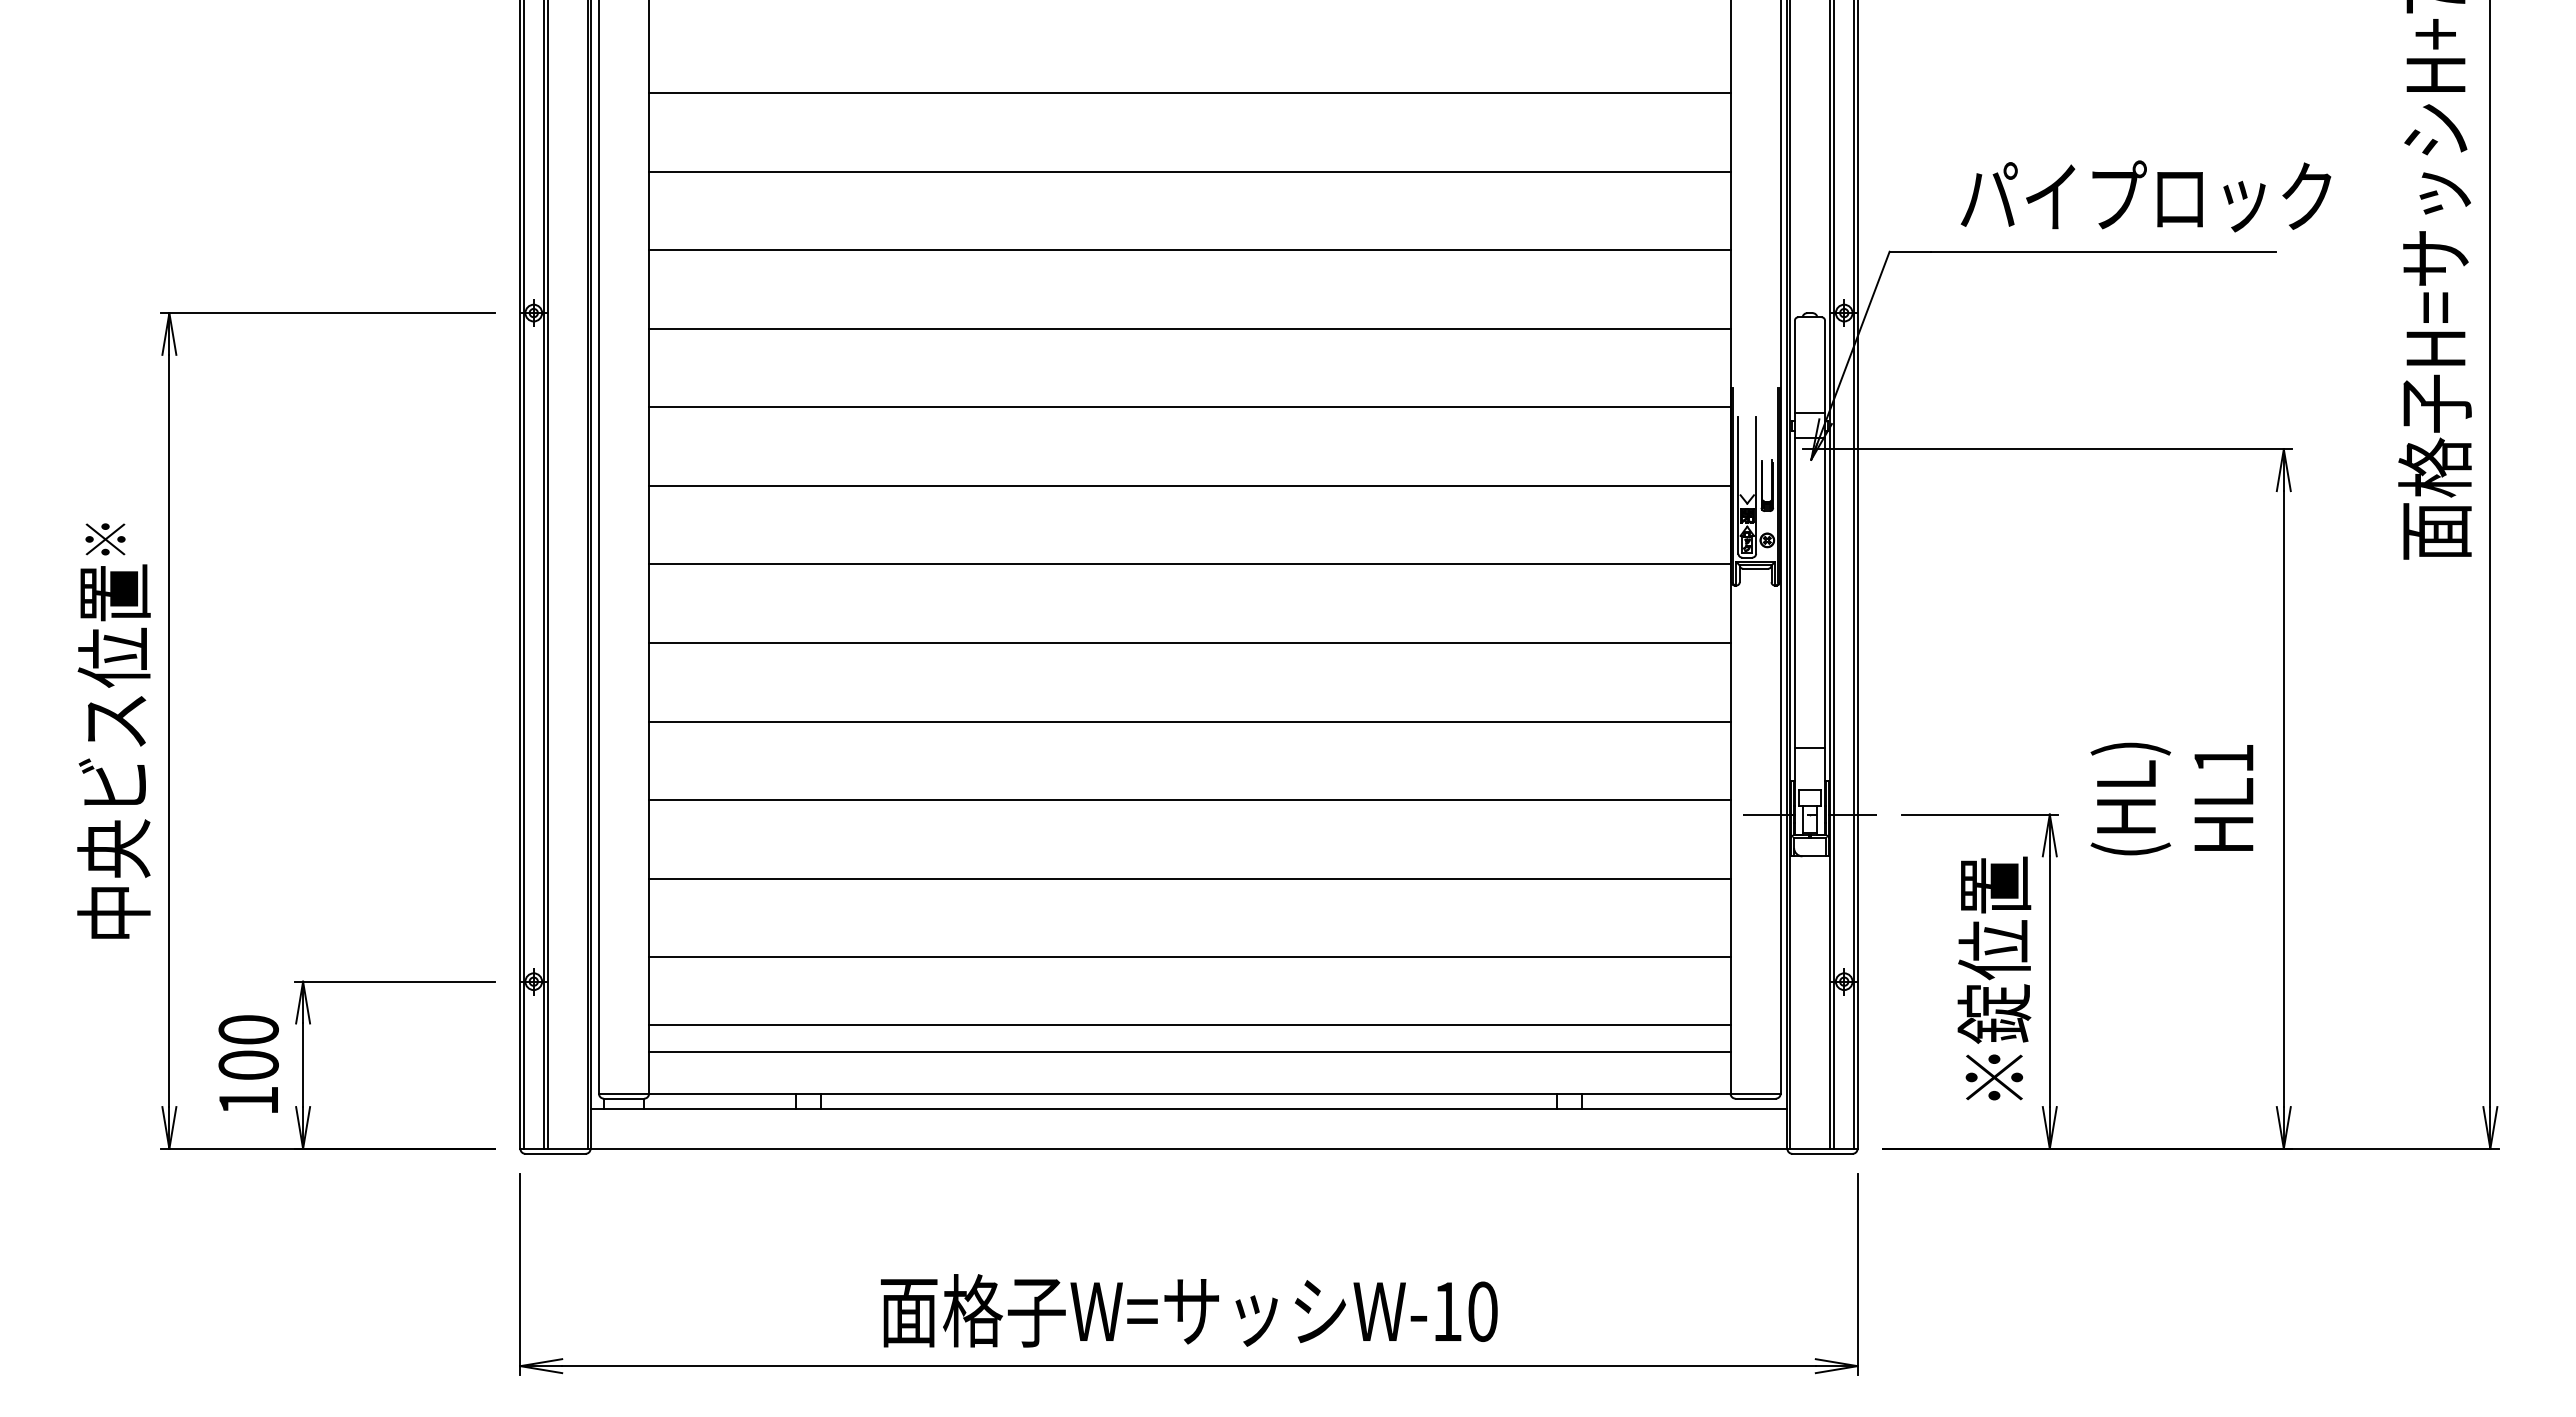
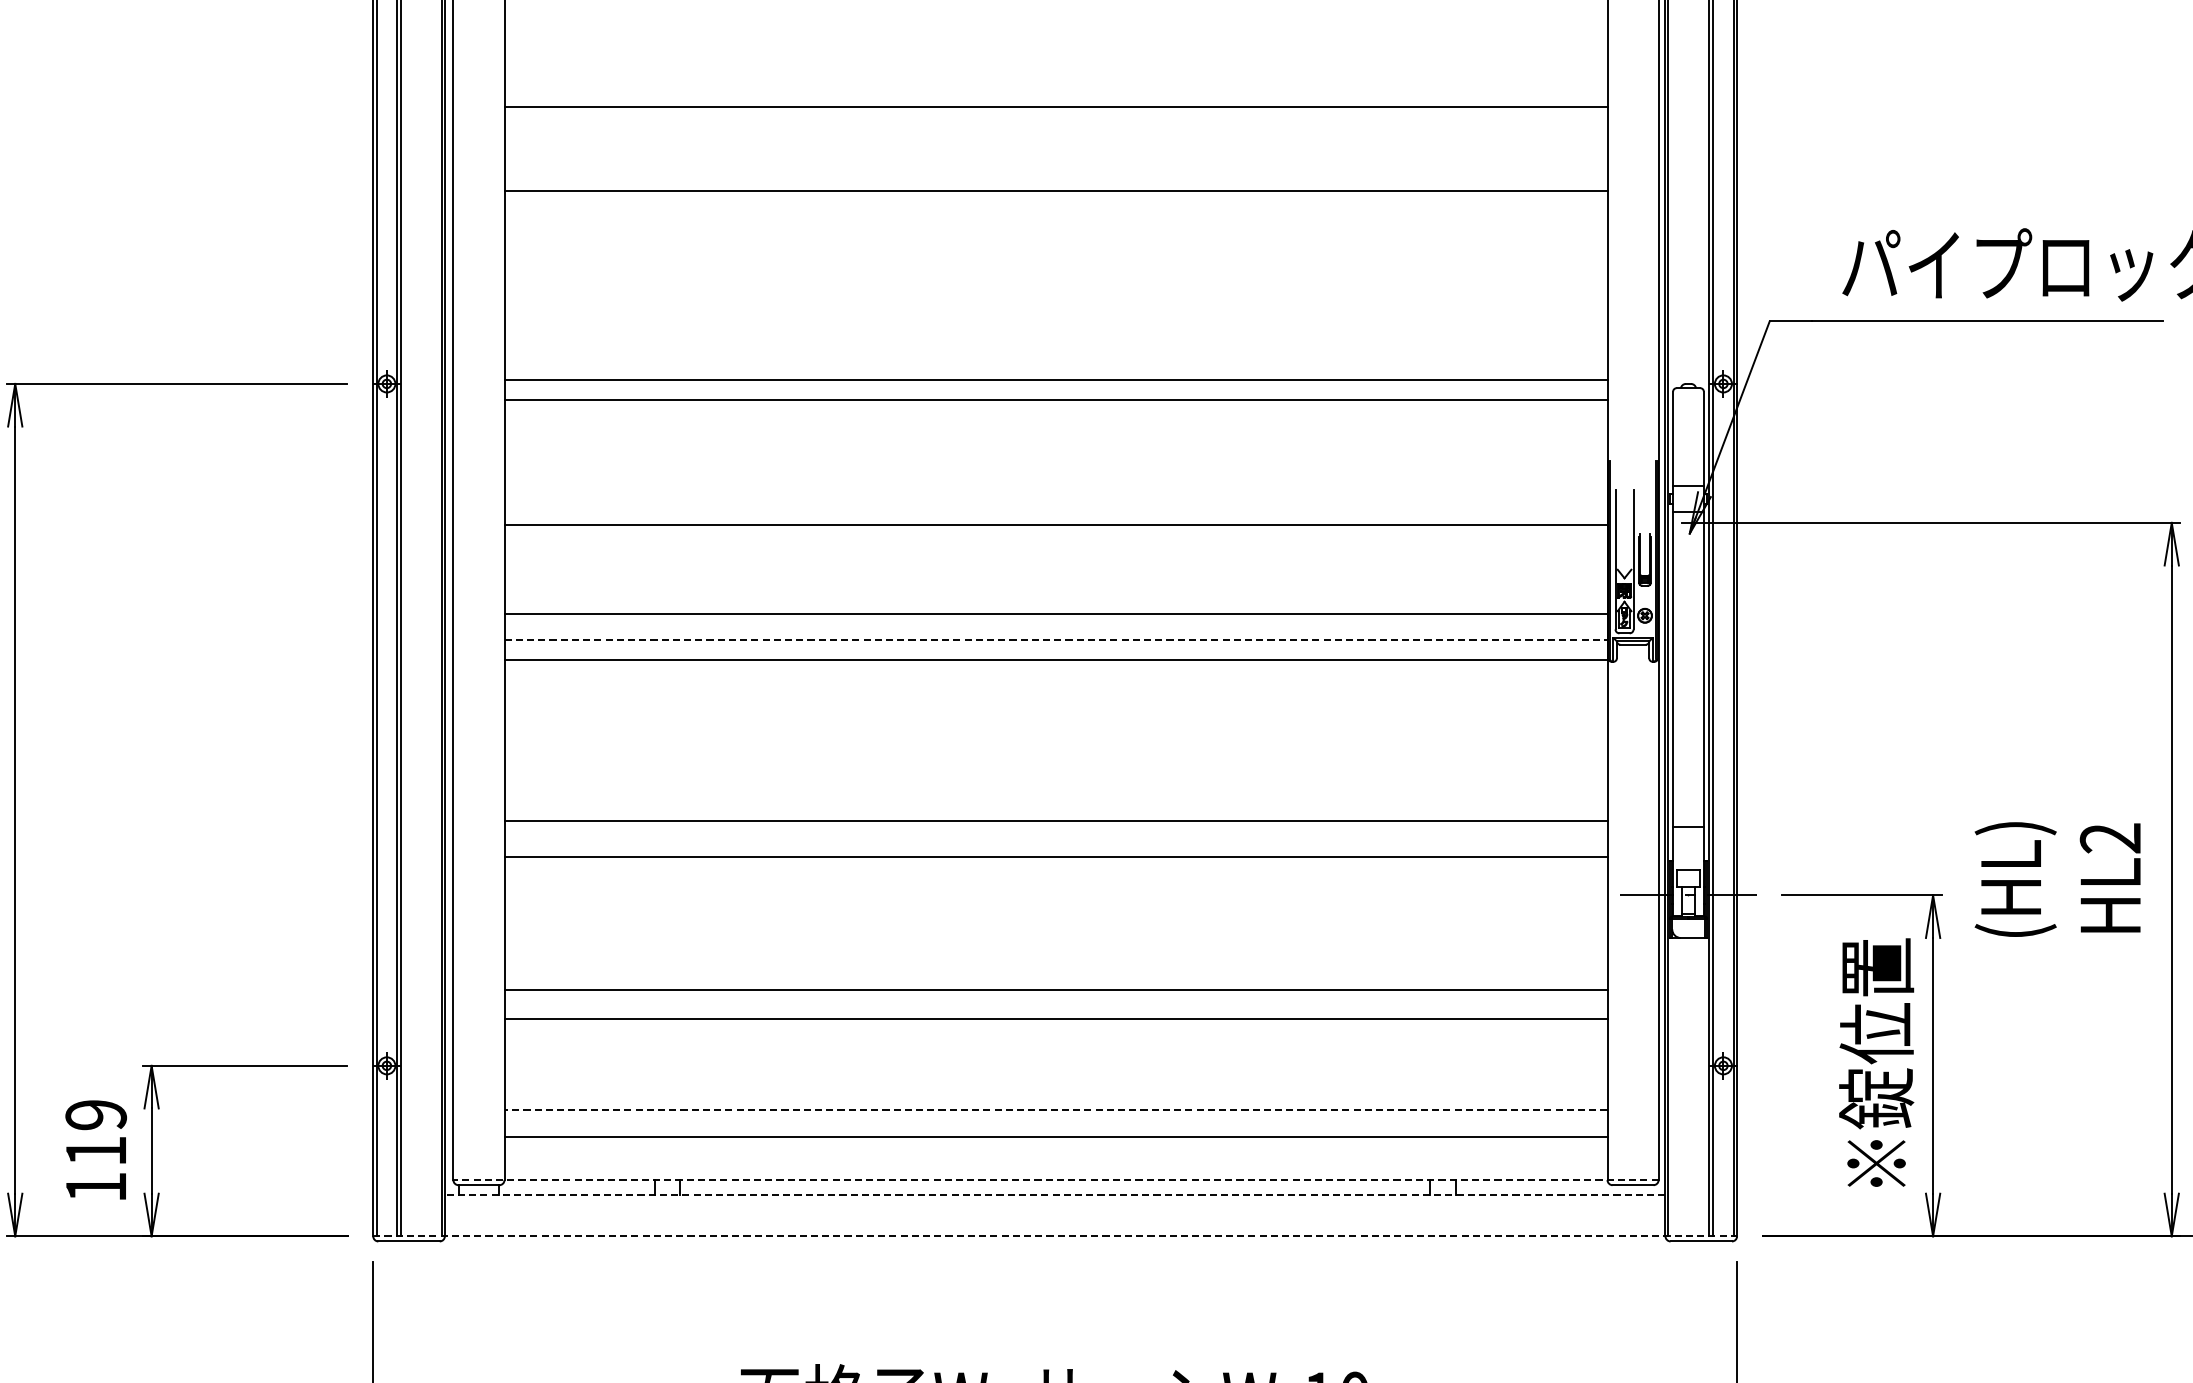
line: (1189, 93) -> (1055, 106), moved
line: (1189, 171) -> (1055, 190), moved
line: (1189, 250) -> (1055, 380), moved
line: (1189, 407) -> (1055, 525), moved
line: (1189, 485) -> (1055, 613), moved
line: (1189, 564) -> (1055, 640), solid -> dashed
line: (1189, 643) -> (1055, 660), moved
line: (1189, 721) -> (1055, 856), moved
text: (2223, 758) -> (2110, 838), HL1 -> HL2
line: (1189, 800) -> (1055, 820), moved
line: (1189, 878) -> (1055, 1018), moved
line: (1189, 957) -> (1055, 990), moved
line: (1189, 1025) -> (1055, 1110), solid -> dashed
text: (248, 1047) -> (95, 1132), 100 -> 119
line: (1189, 1093) -> (1055, 1179), solid -> dashed
line: (1188, 1108) -> (1054, 1195), solid -> dashed
line: (1189, 1148) -> (1055, 1235), solid -> dashed

